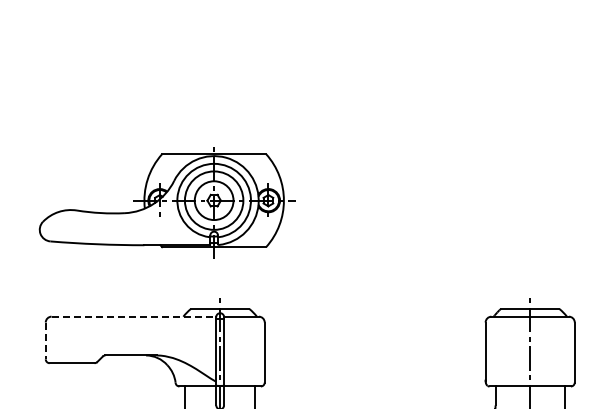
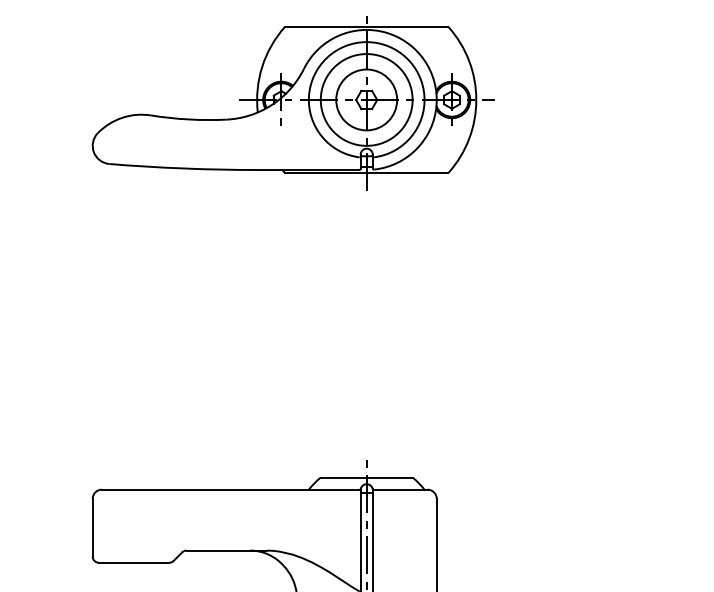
part: (166, 202) -> (291, 102), moved
line: (133, 316) -> (230, 489), dashed -> solid
line: (45, 341) -> (92, 528), dashed -> solid

